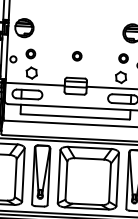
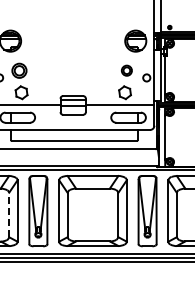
part: (30, 53) -> (19, 70), size x1.4
part: (77, 56) -> (73, 70), removed
line: (16, 177) -> (9, 214), solid -> dashed

